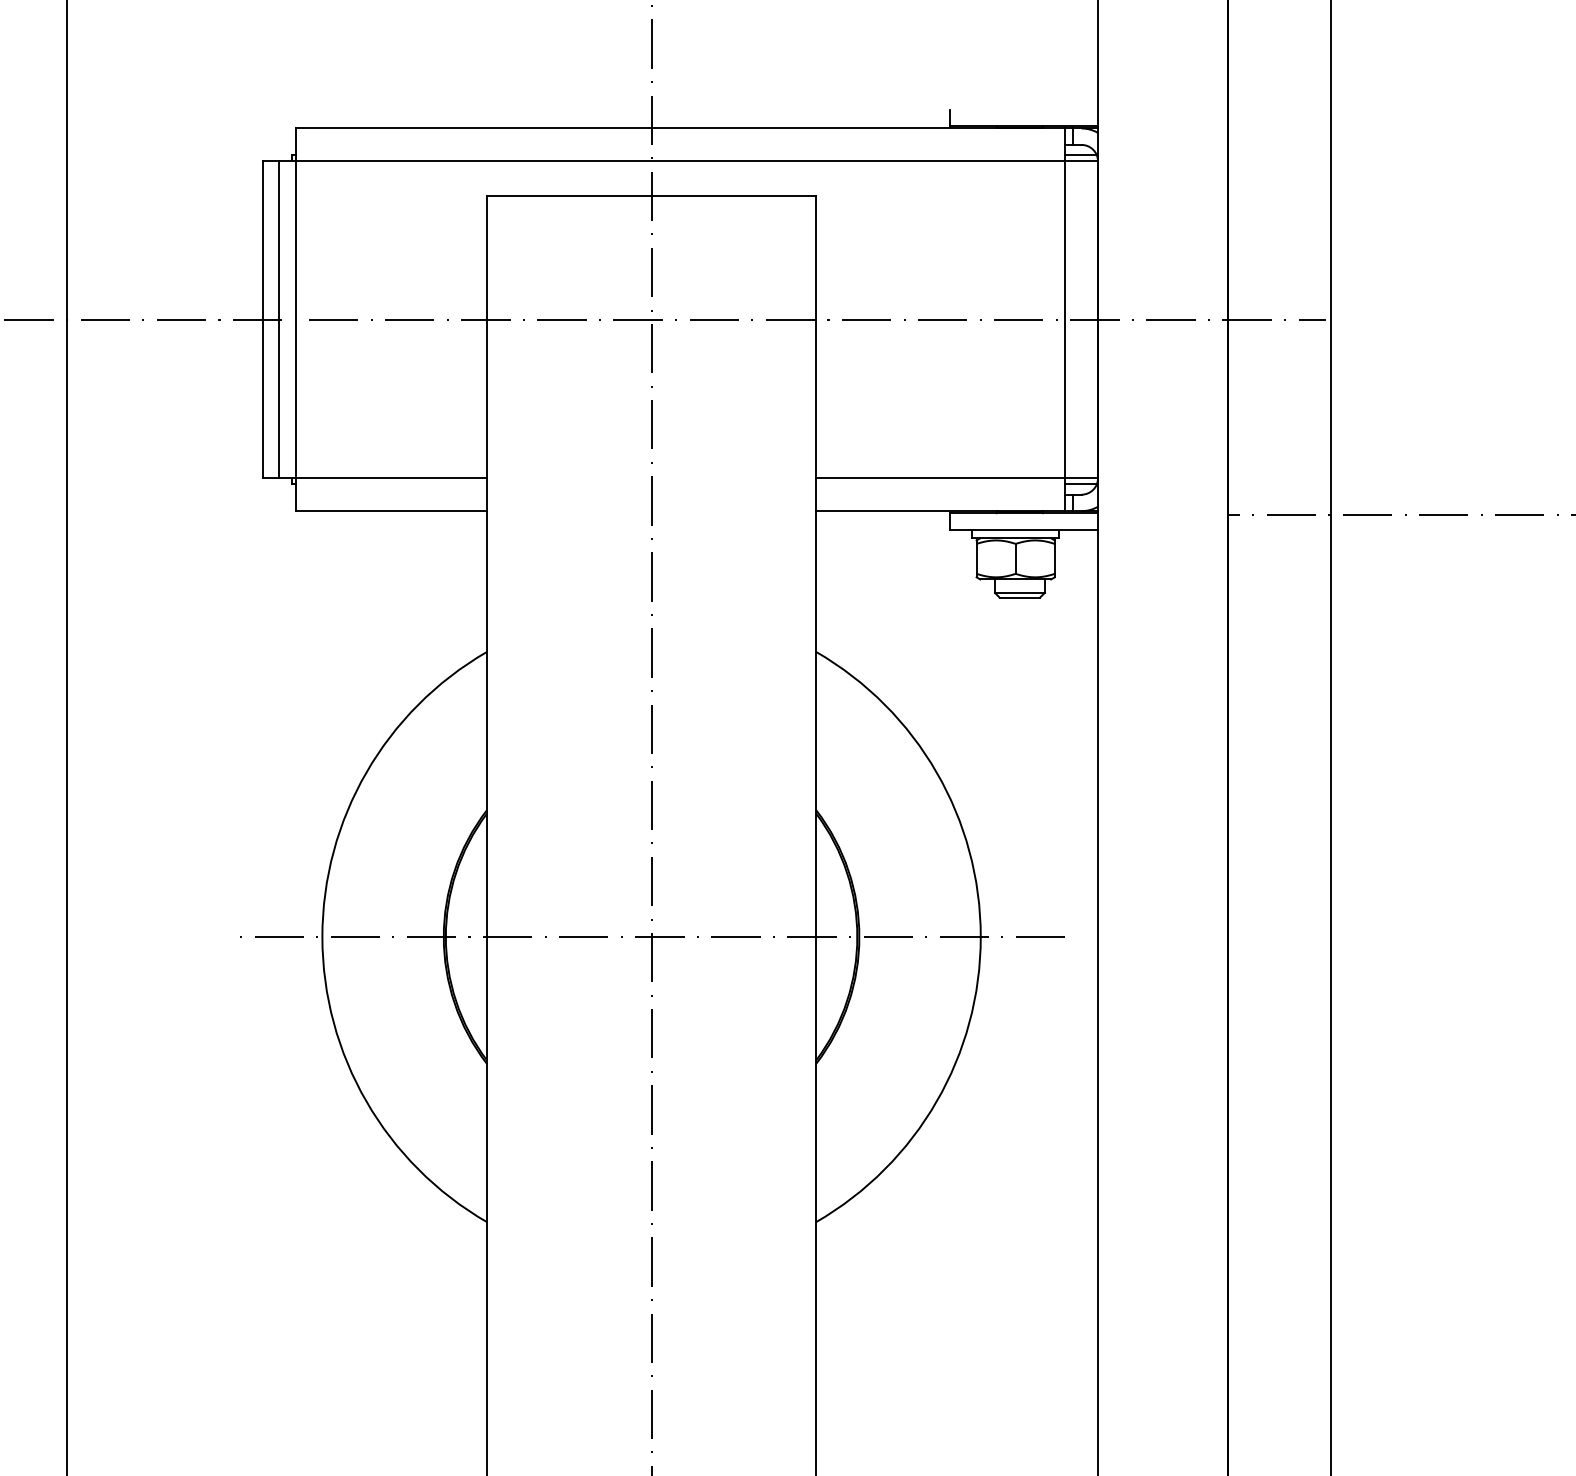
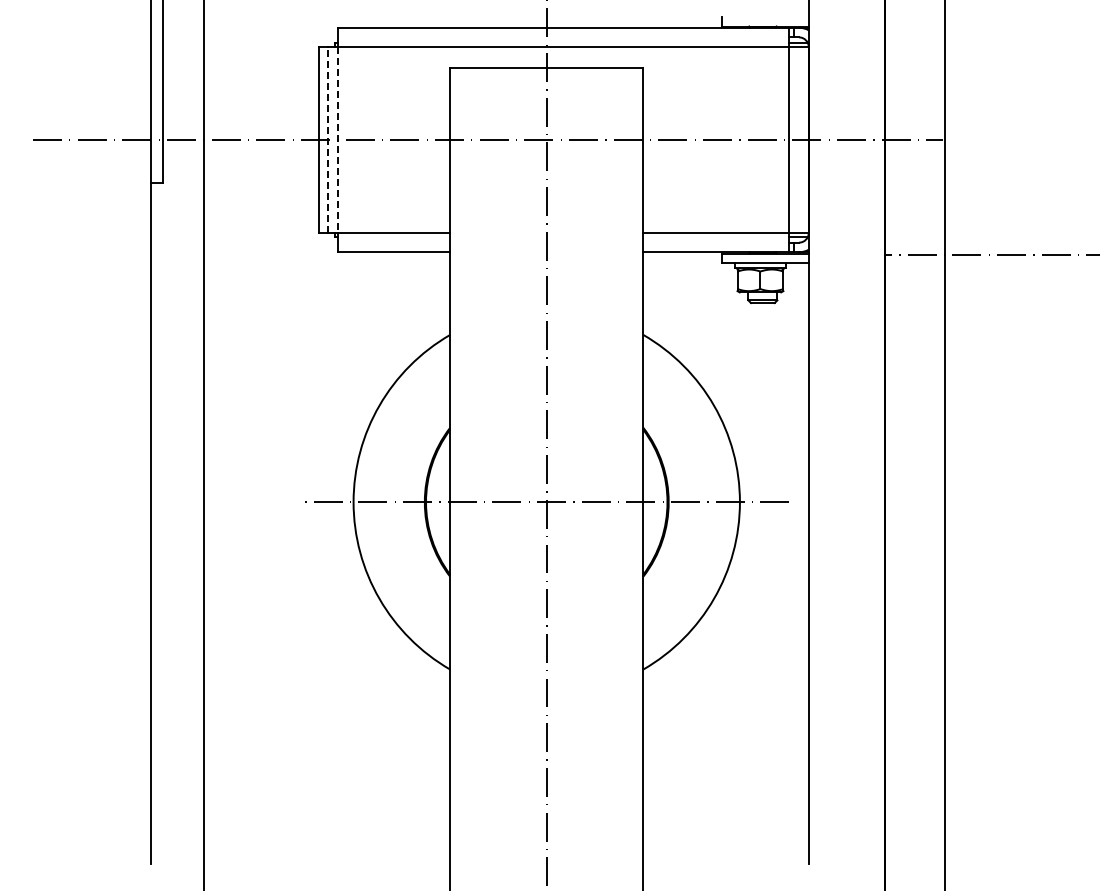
line: (279, 320) -> (328, 140), solid -> dashed
line: (294, 320) -> (337, 140), solid -> dashed

